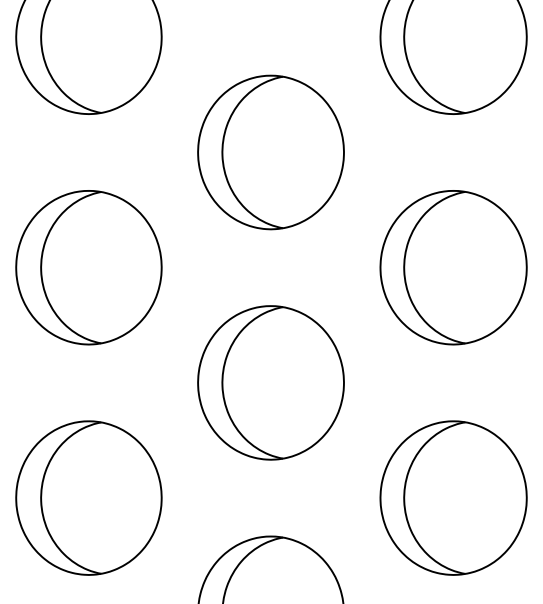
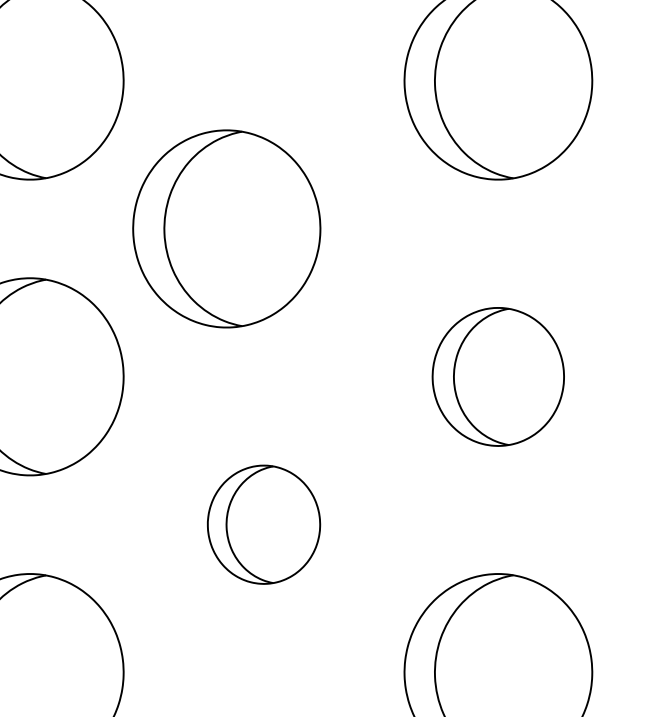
part: (270, 152) -> (226, 228), moved
part: (453, 267) -> (498, 376), size x0.7
part: (270, 382) -> (263, 524), size x0.6

